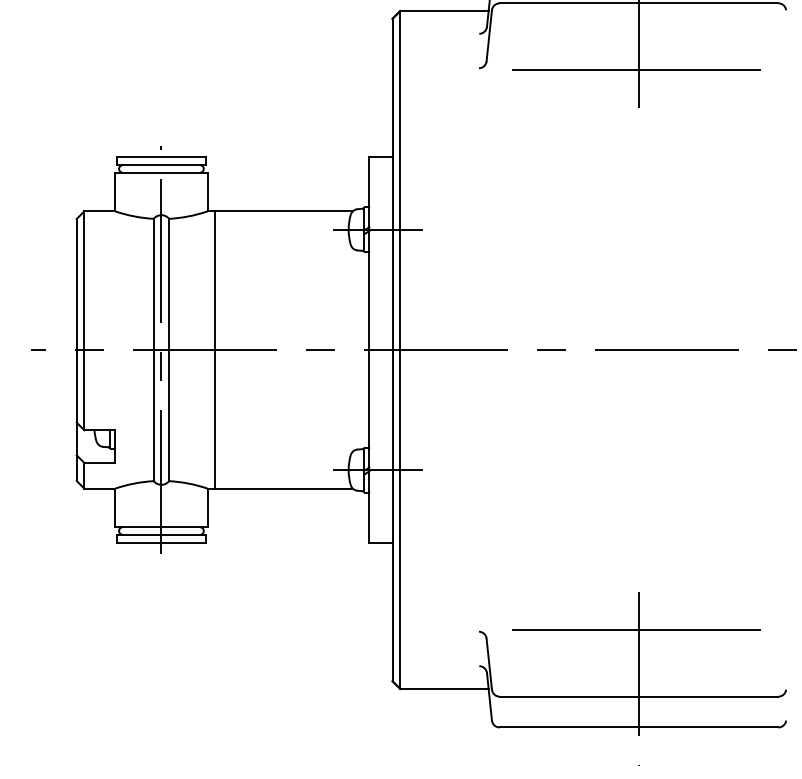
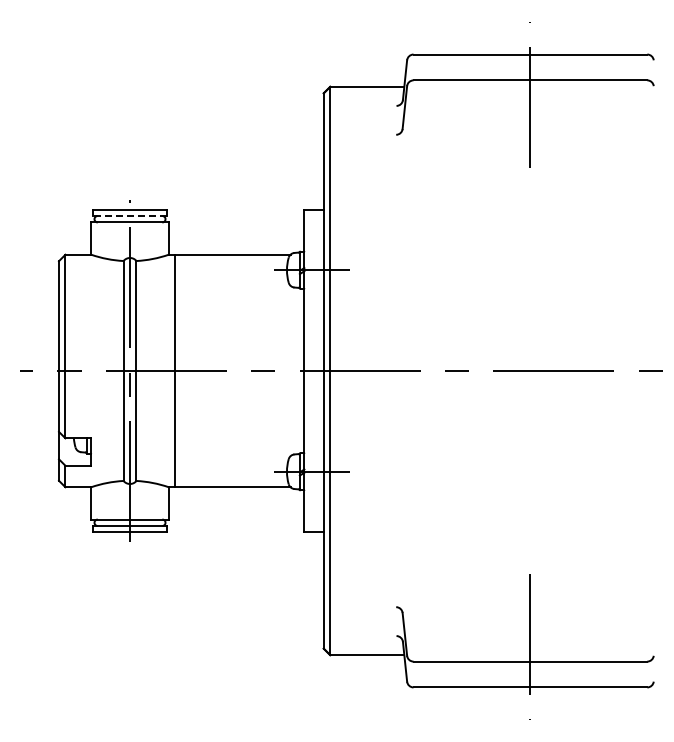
line: (636, 69) -> (528, 135), removed
line: (160, 165) -> (129, 216), solid -> dashed
line: (636, 630) -> (528, 606), removed

